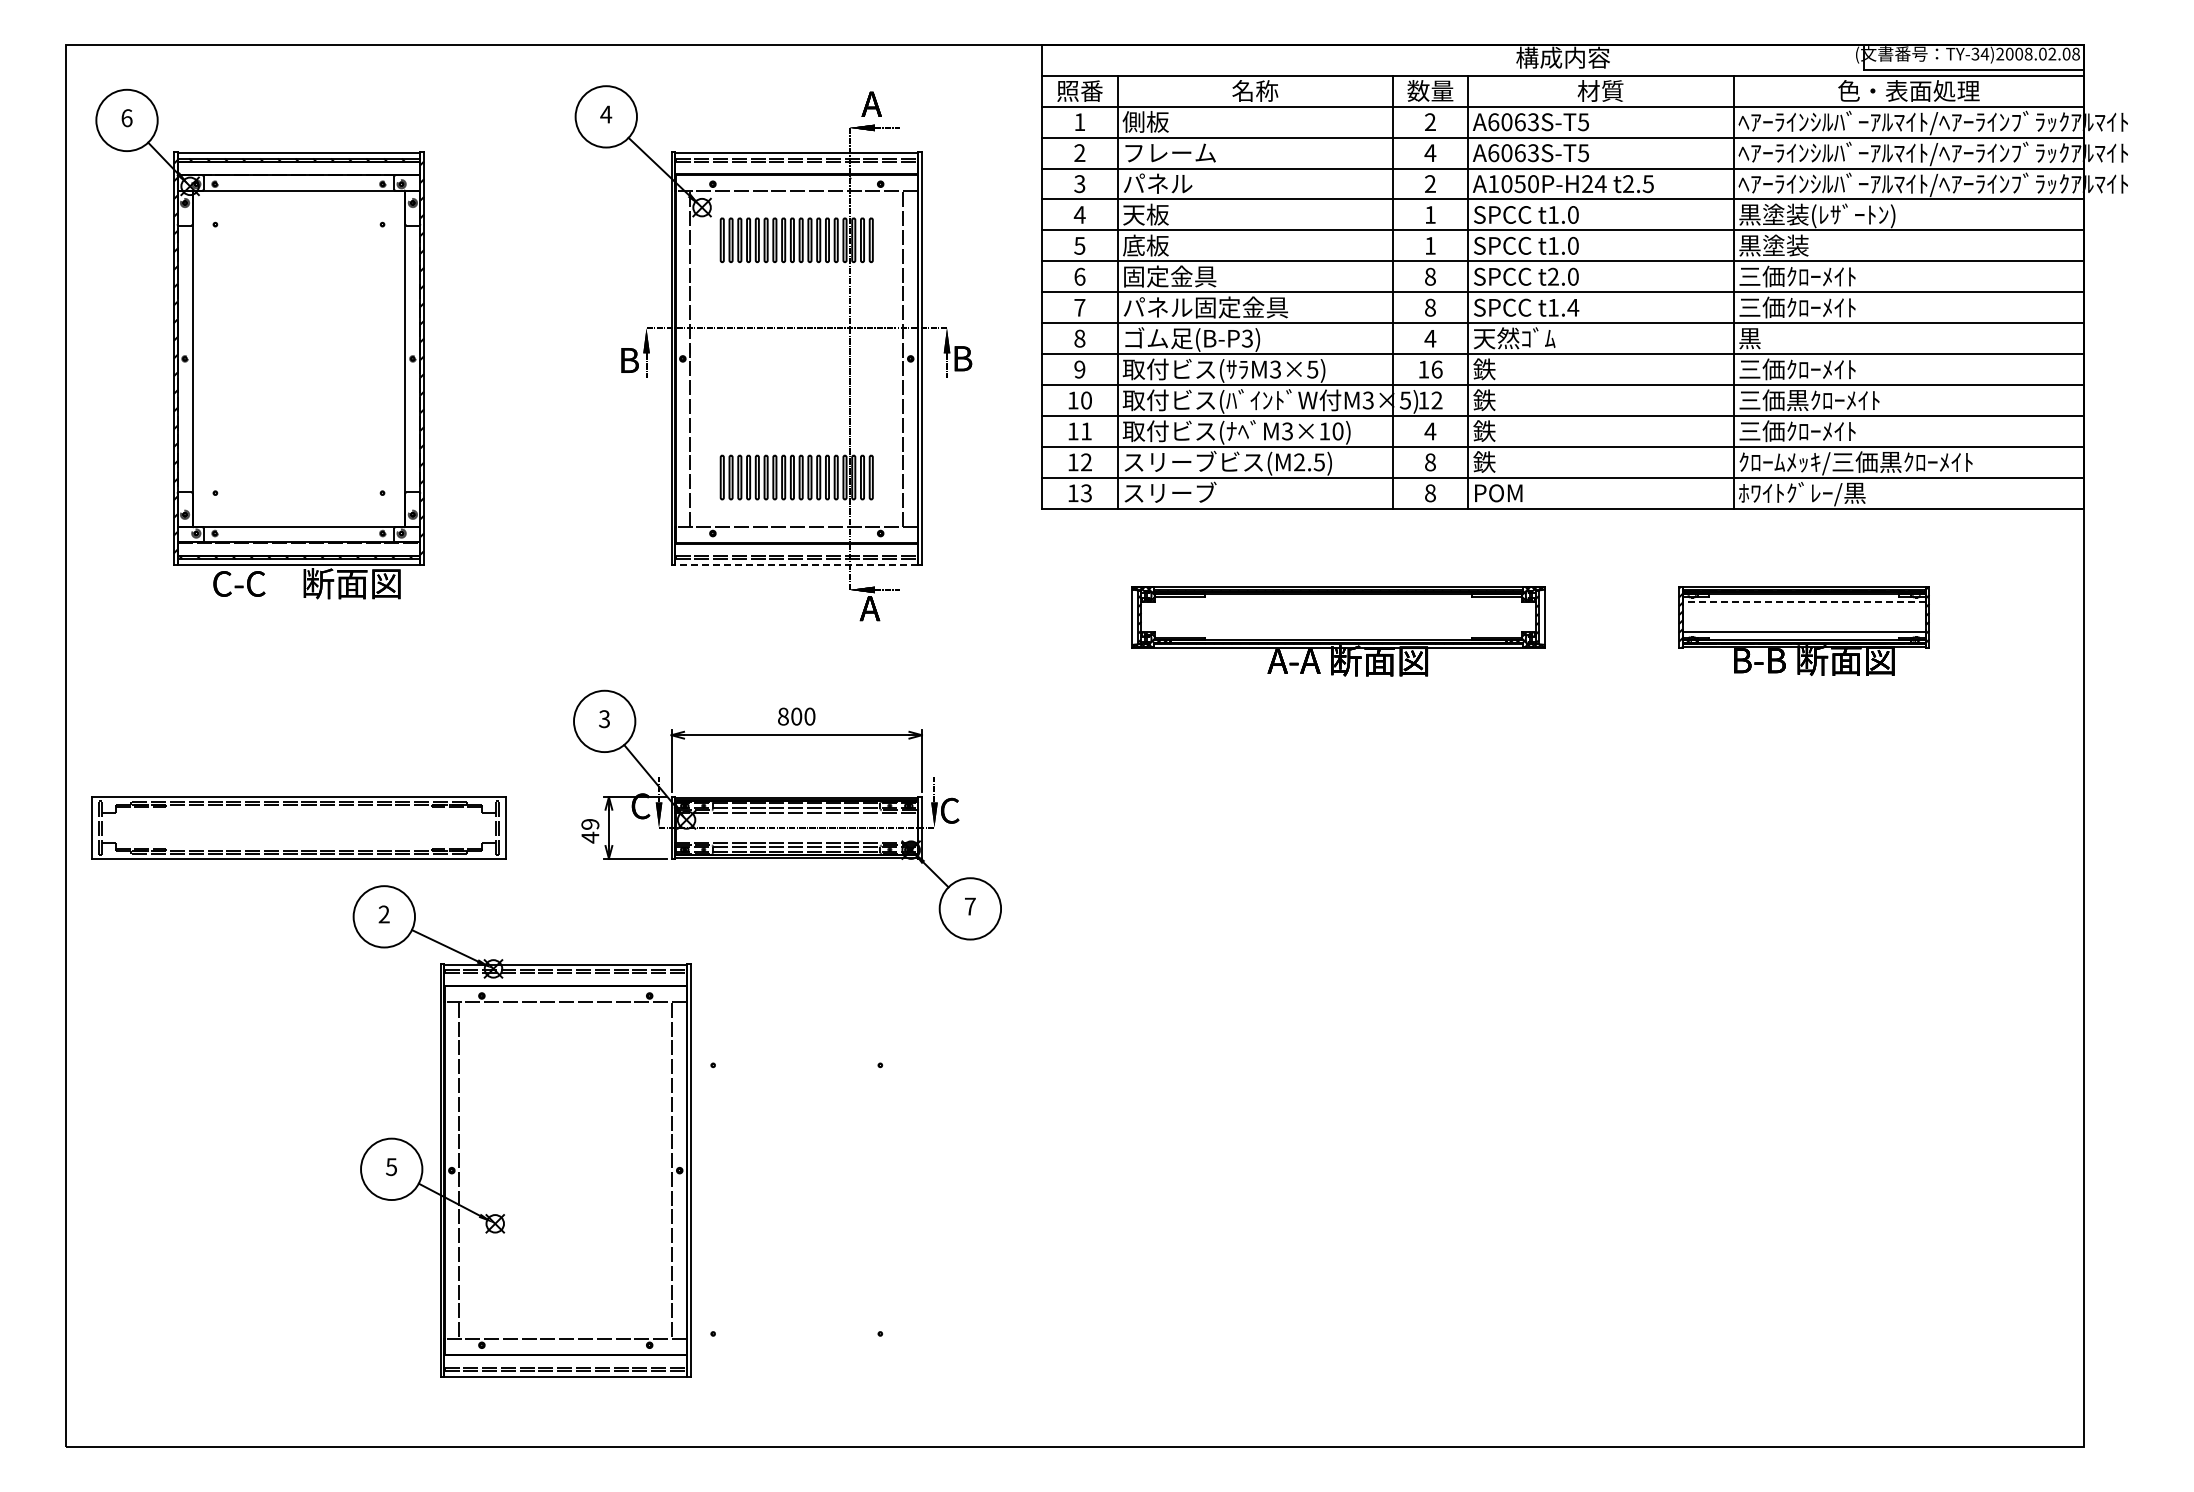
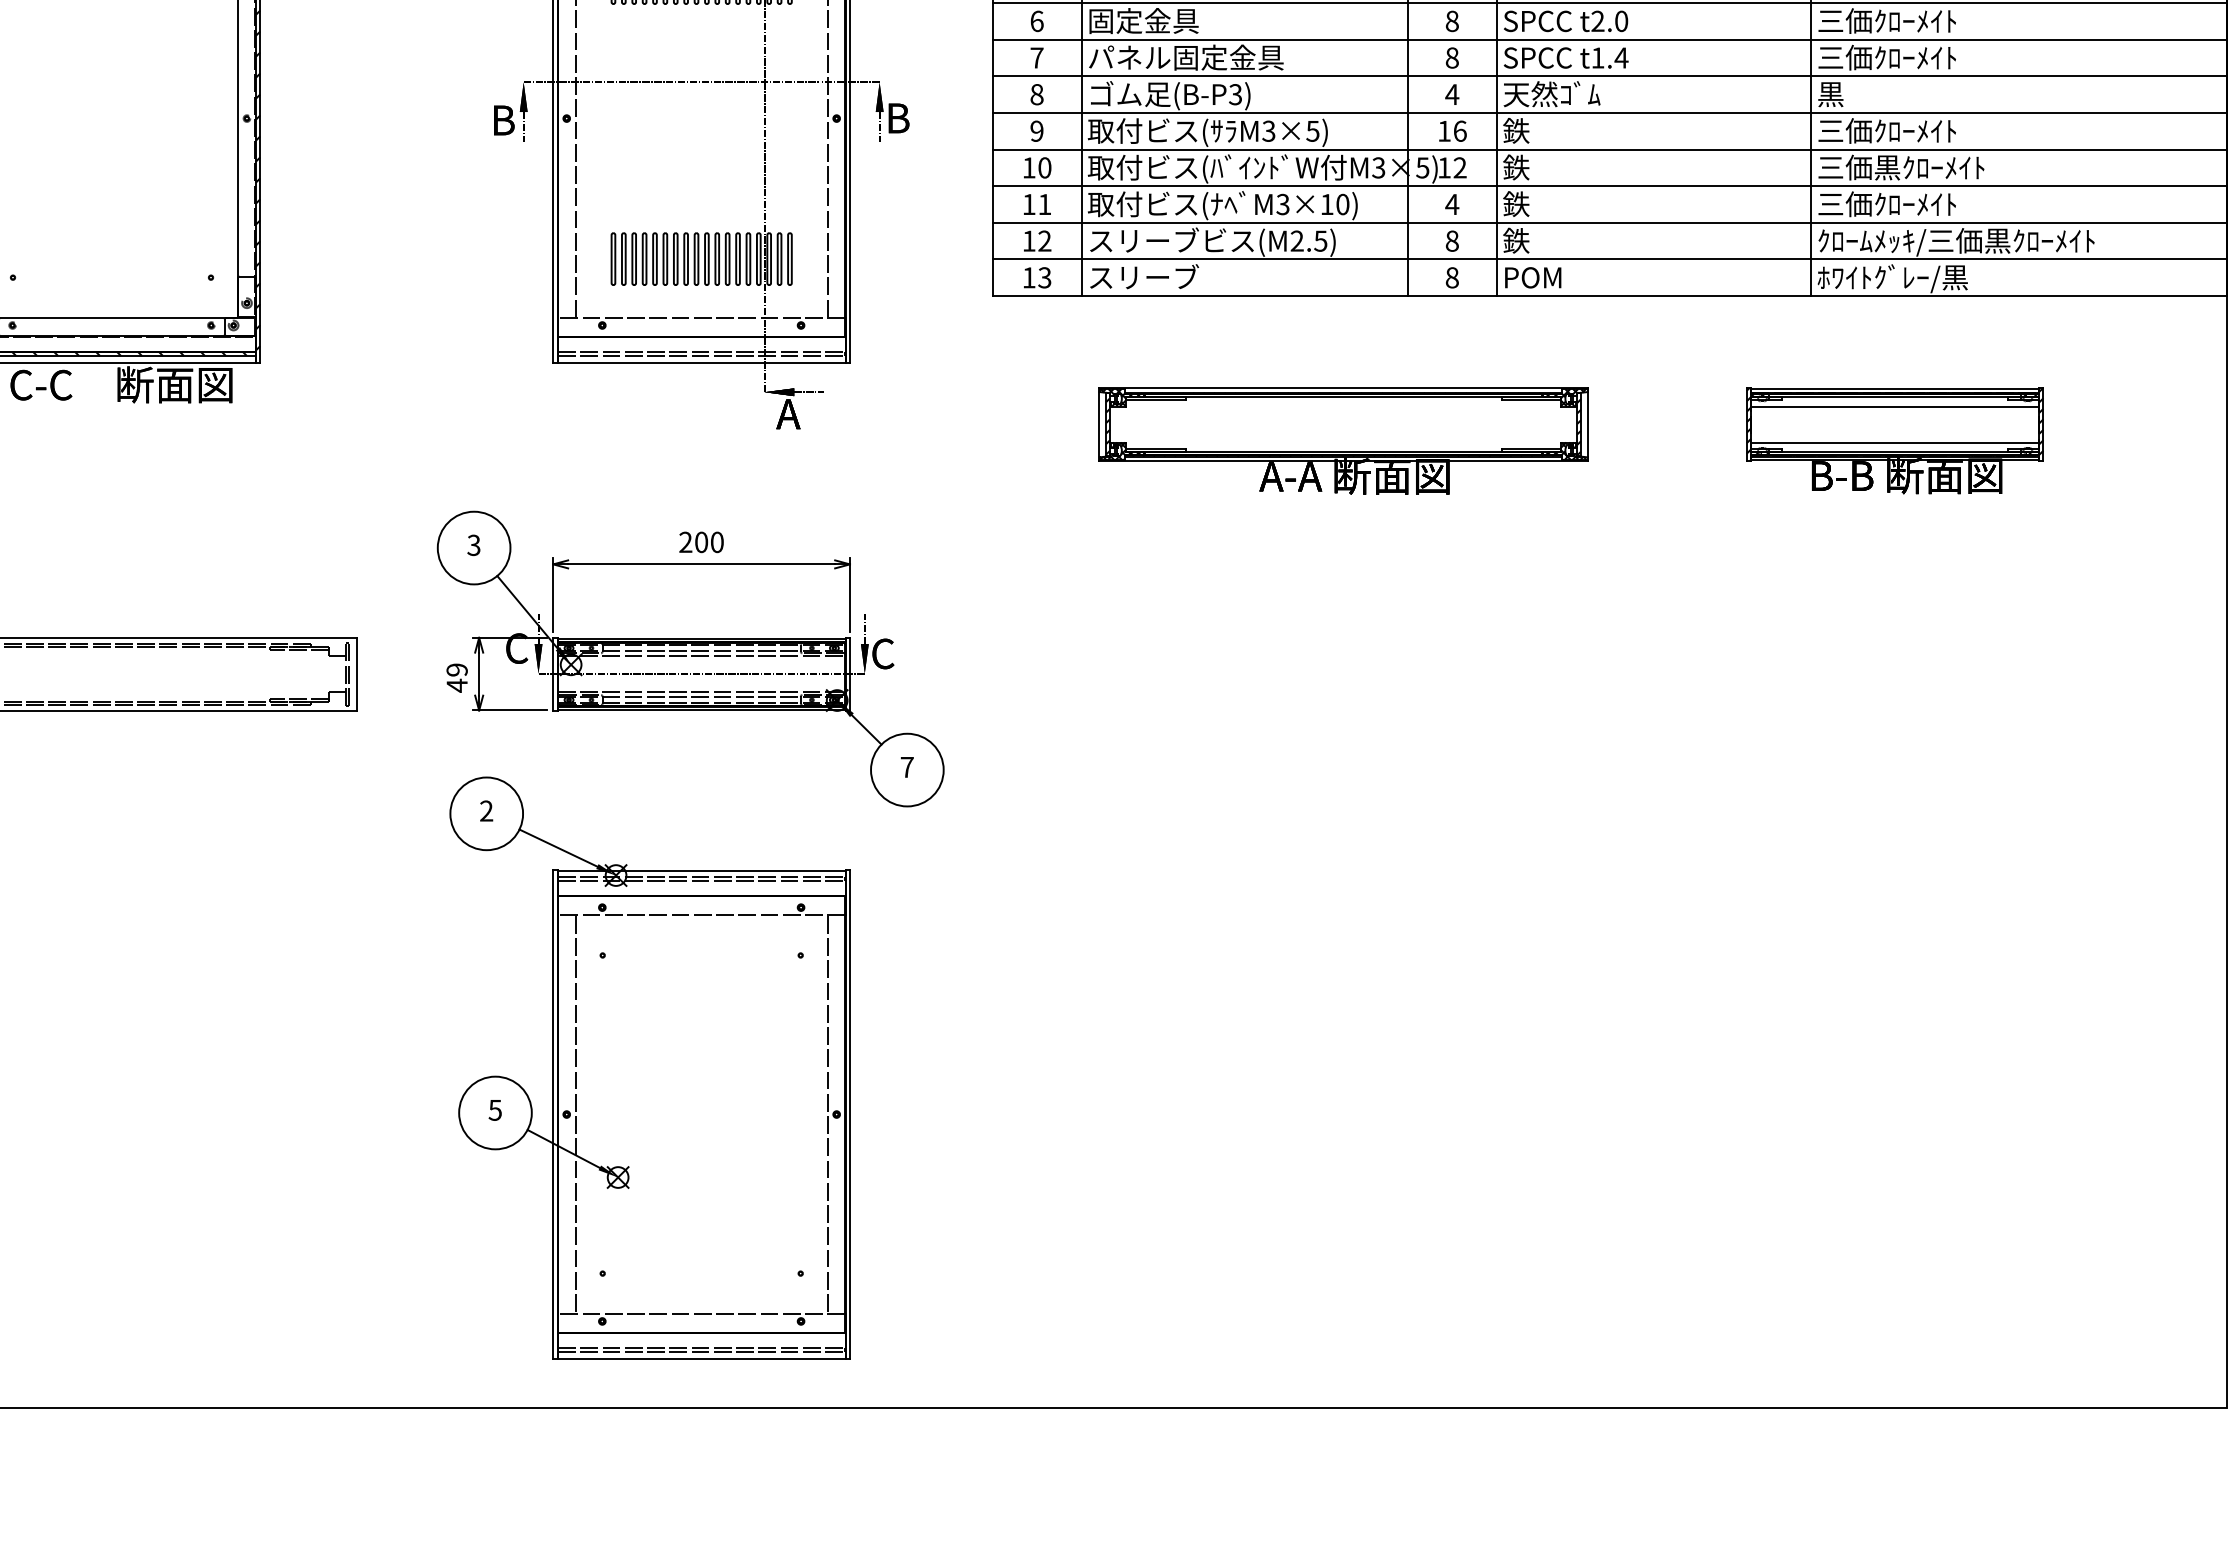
line: (796, 564) -> (701, 362), dashed -> solid
line: (1803, 602) -> (1894, 407), dashed -> solid
text: (783, 716) -> (685, 542), 800 -> 200
part: (521, 1131) -> (649, 1068), moved

